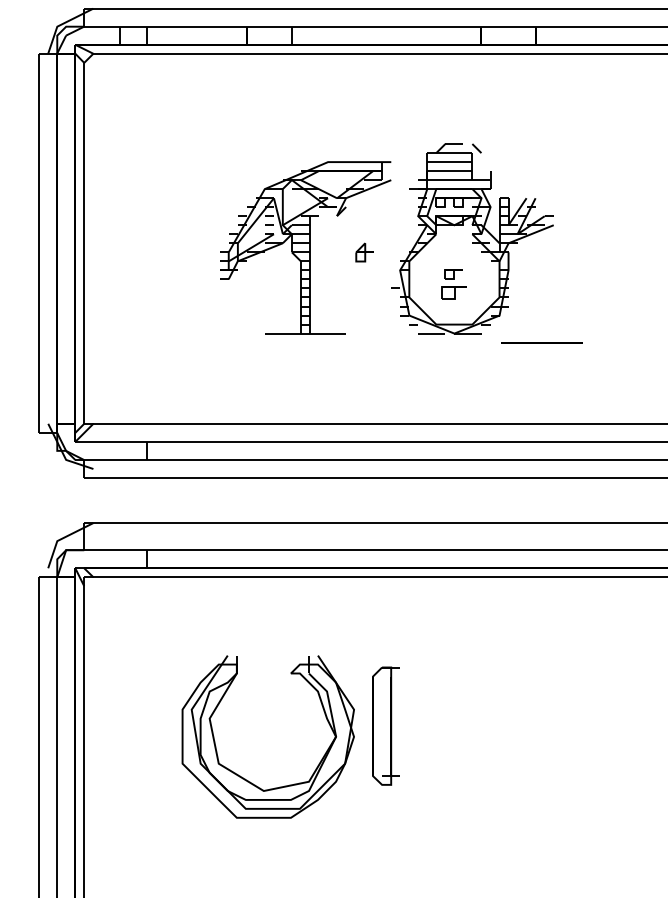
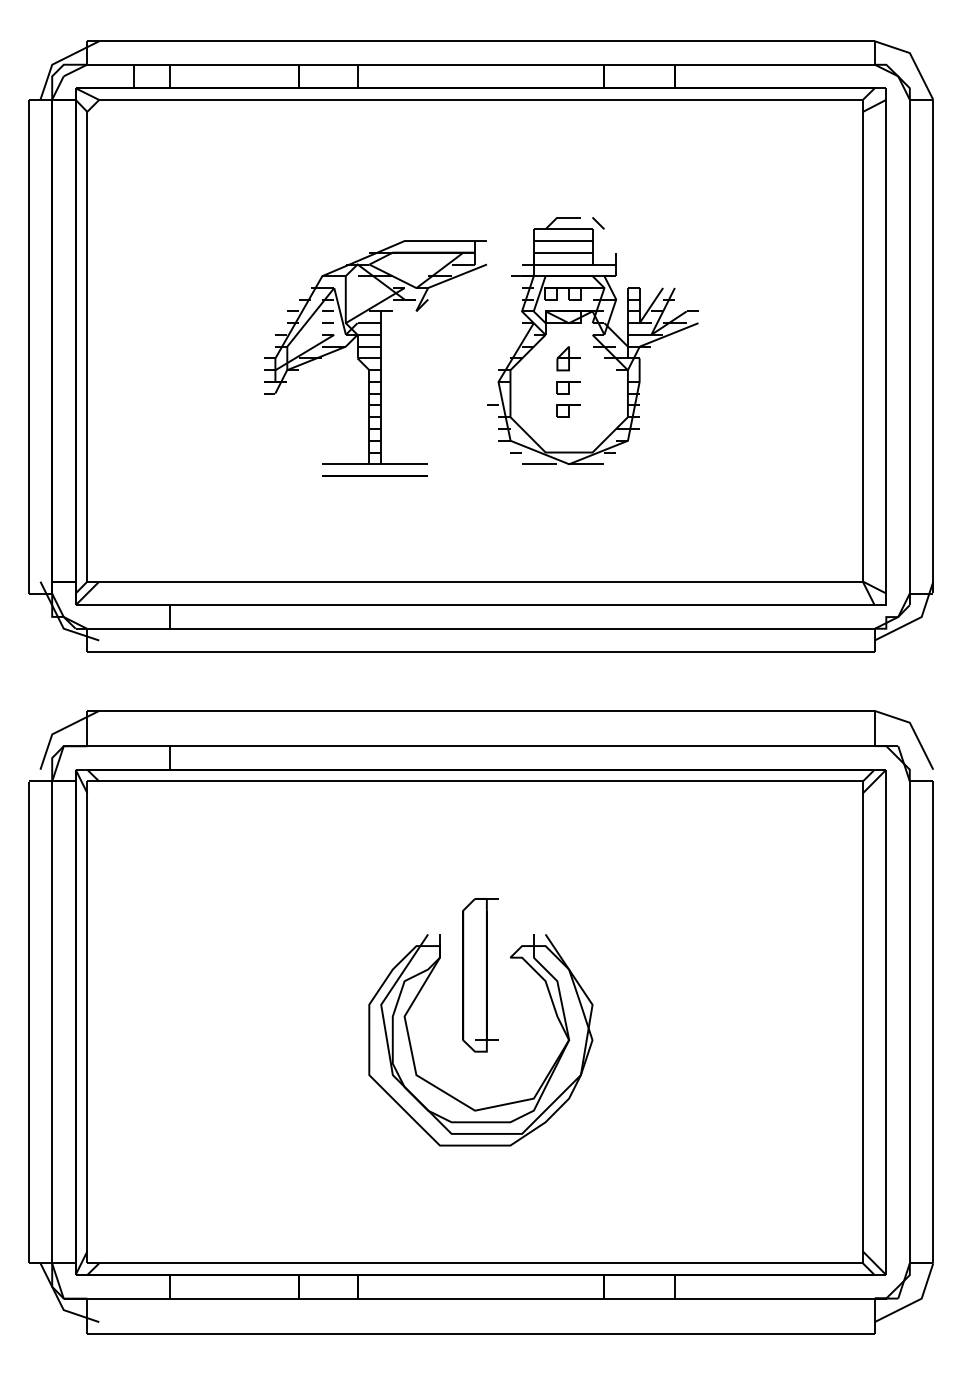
part: (364, 252) -> (568, 358), moved
part: (453, 292) -> (568, 410), size x0.71
line: (541, 342) -> (374, 475), moved
part: (242, 777) -> (447, 1092), moved

